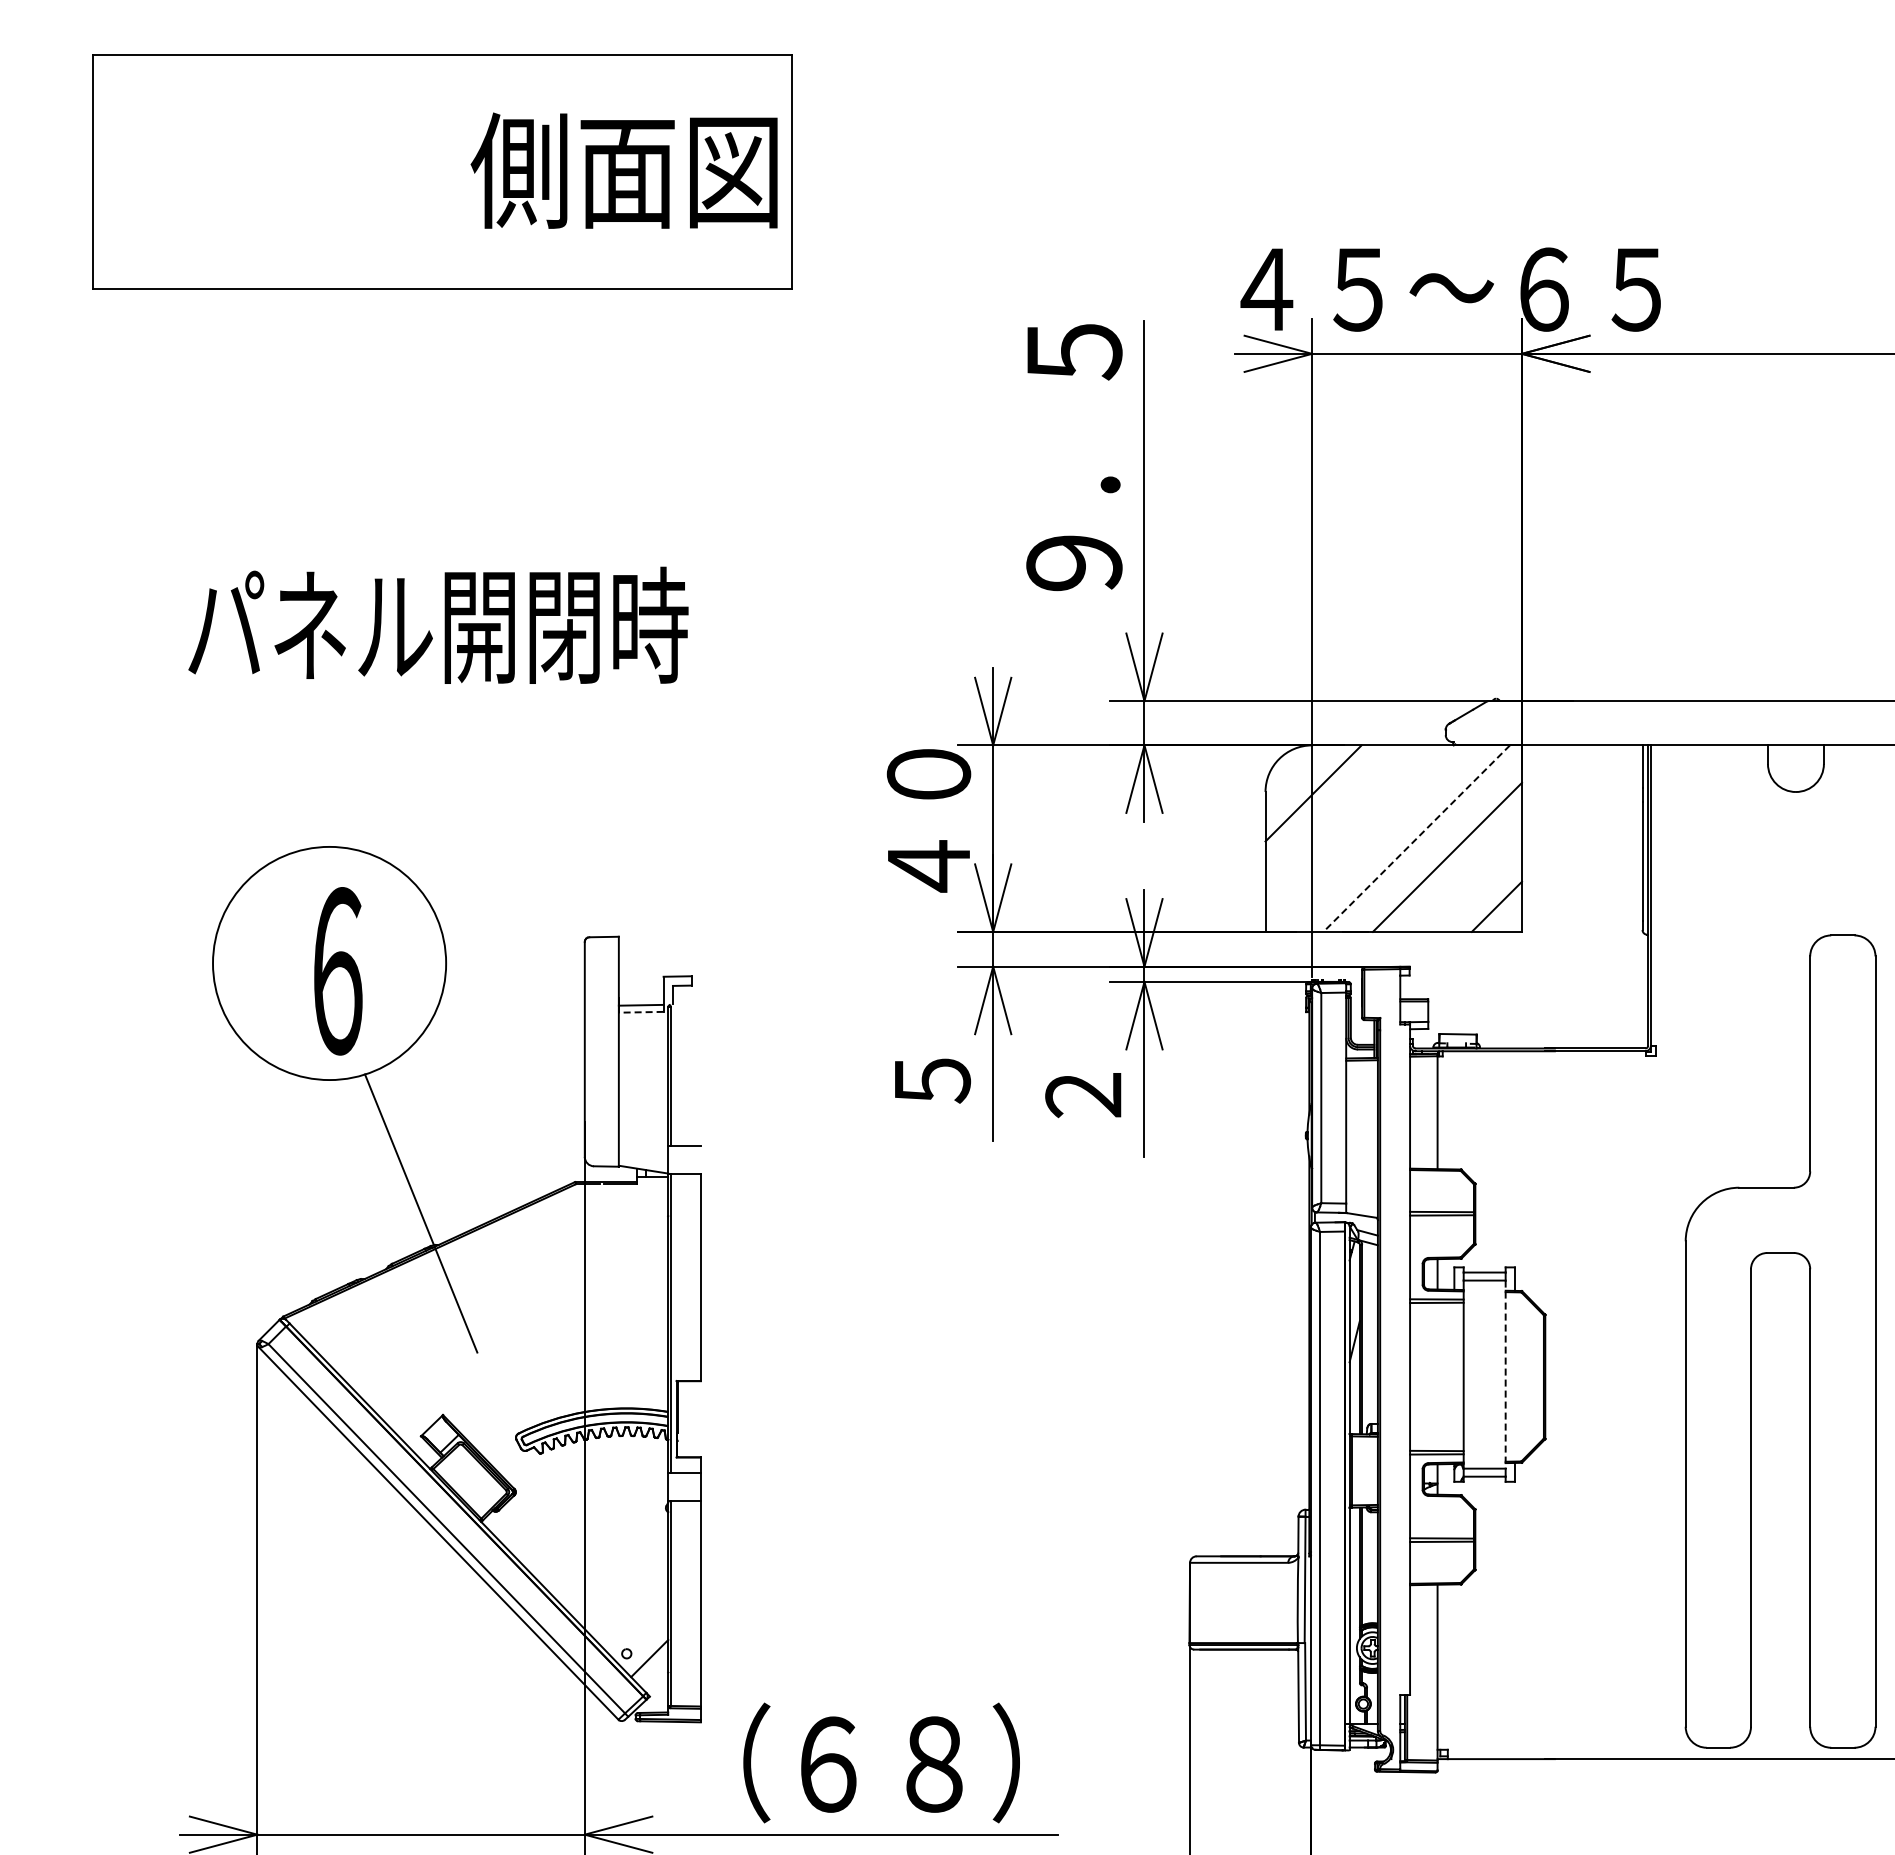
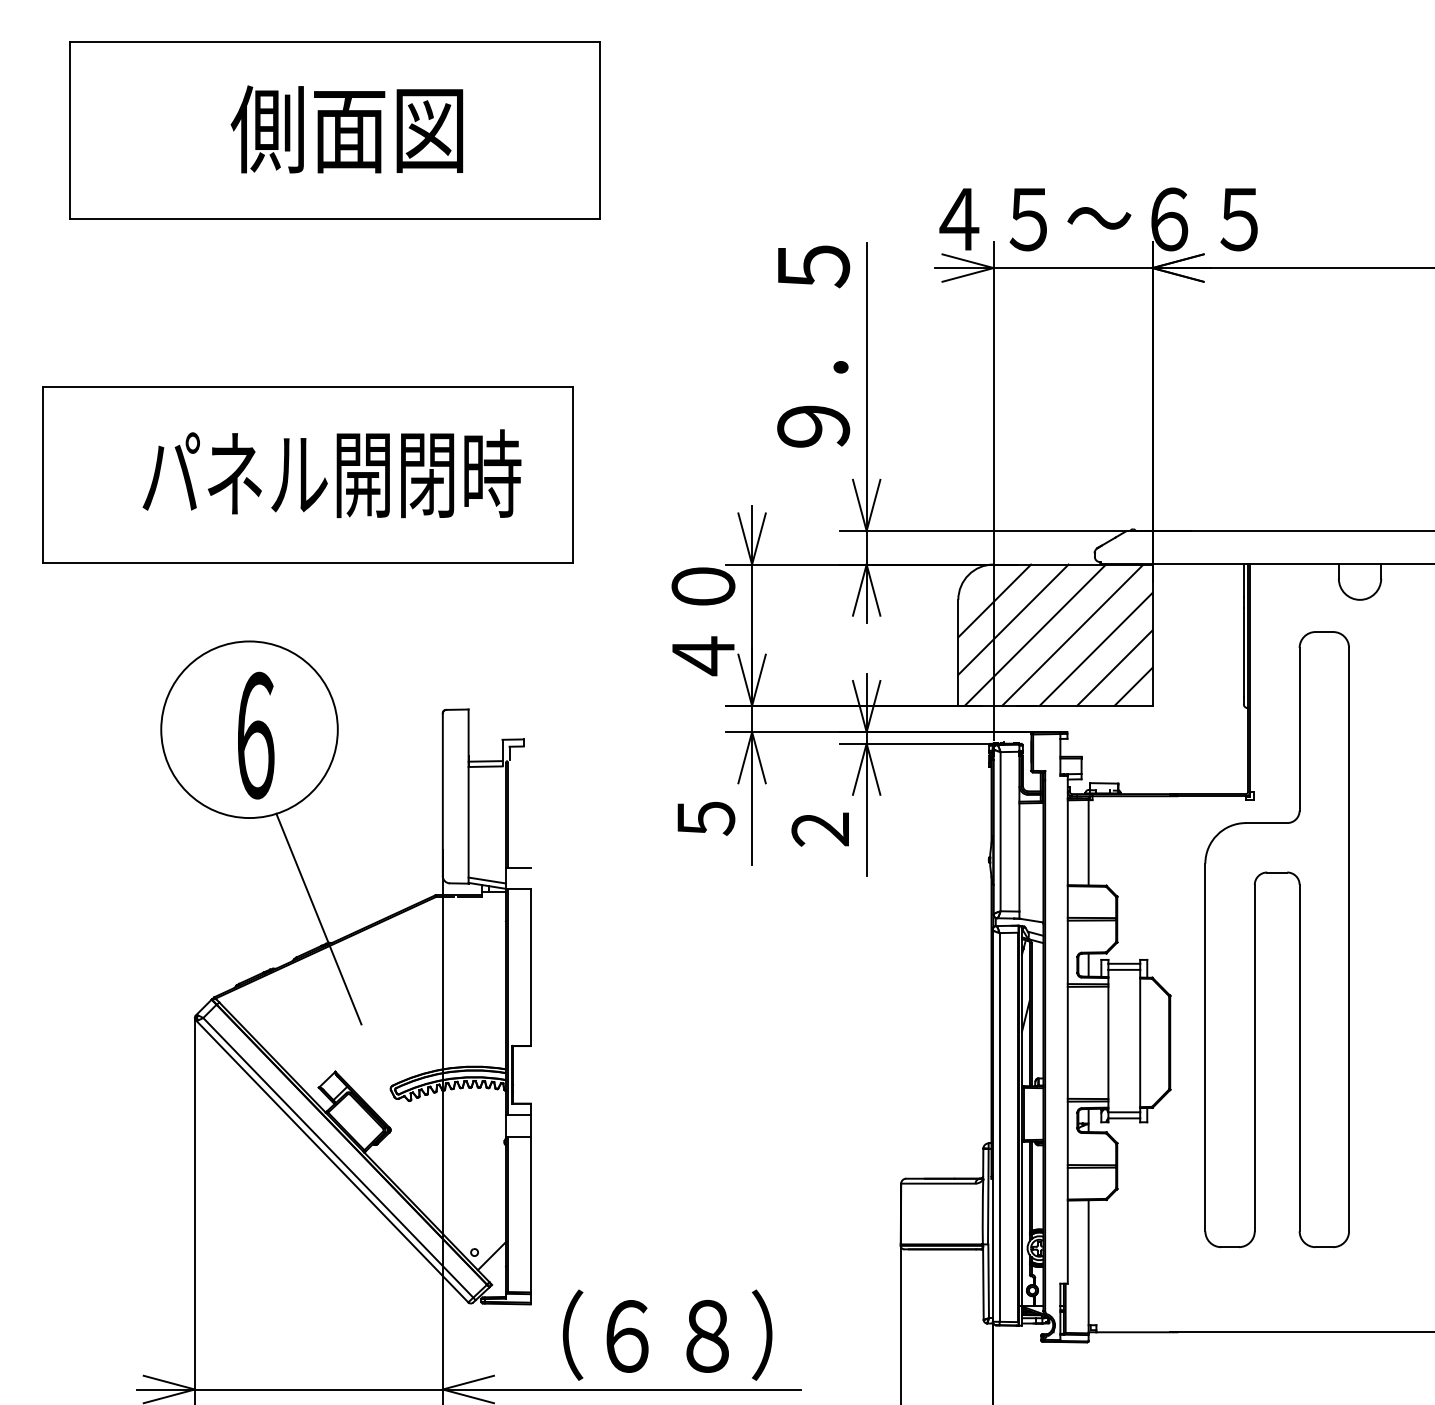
text: (623, 170) -> (346, 129), moved
part: (406, 627) -> (307, 475), added
line: (1338, 817) -> (1013, 619), added
line: (1367, 838) -> (1035, 635), added
line: (1416, 838) -> (1072, 635), dashed -> solid
line: (1471, 881) -> (1114, 667), added
line: (640, 1012) -> (485, 766), dashed -> solid
line: (643, 1162) -> (487, 880), added
part: (1751, 1341) -> (1255, 939), moved
line: (1505, 1375) -> (1140, 1041), dashed -> solid

